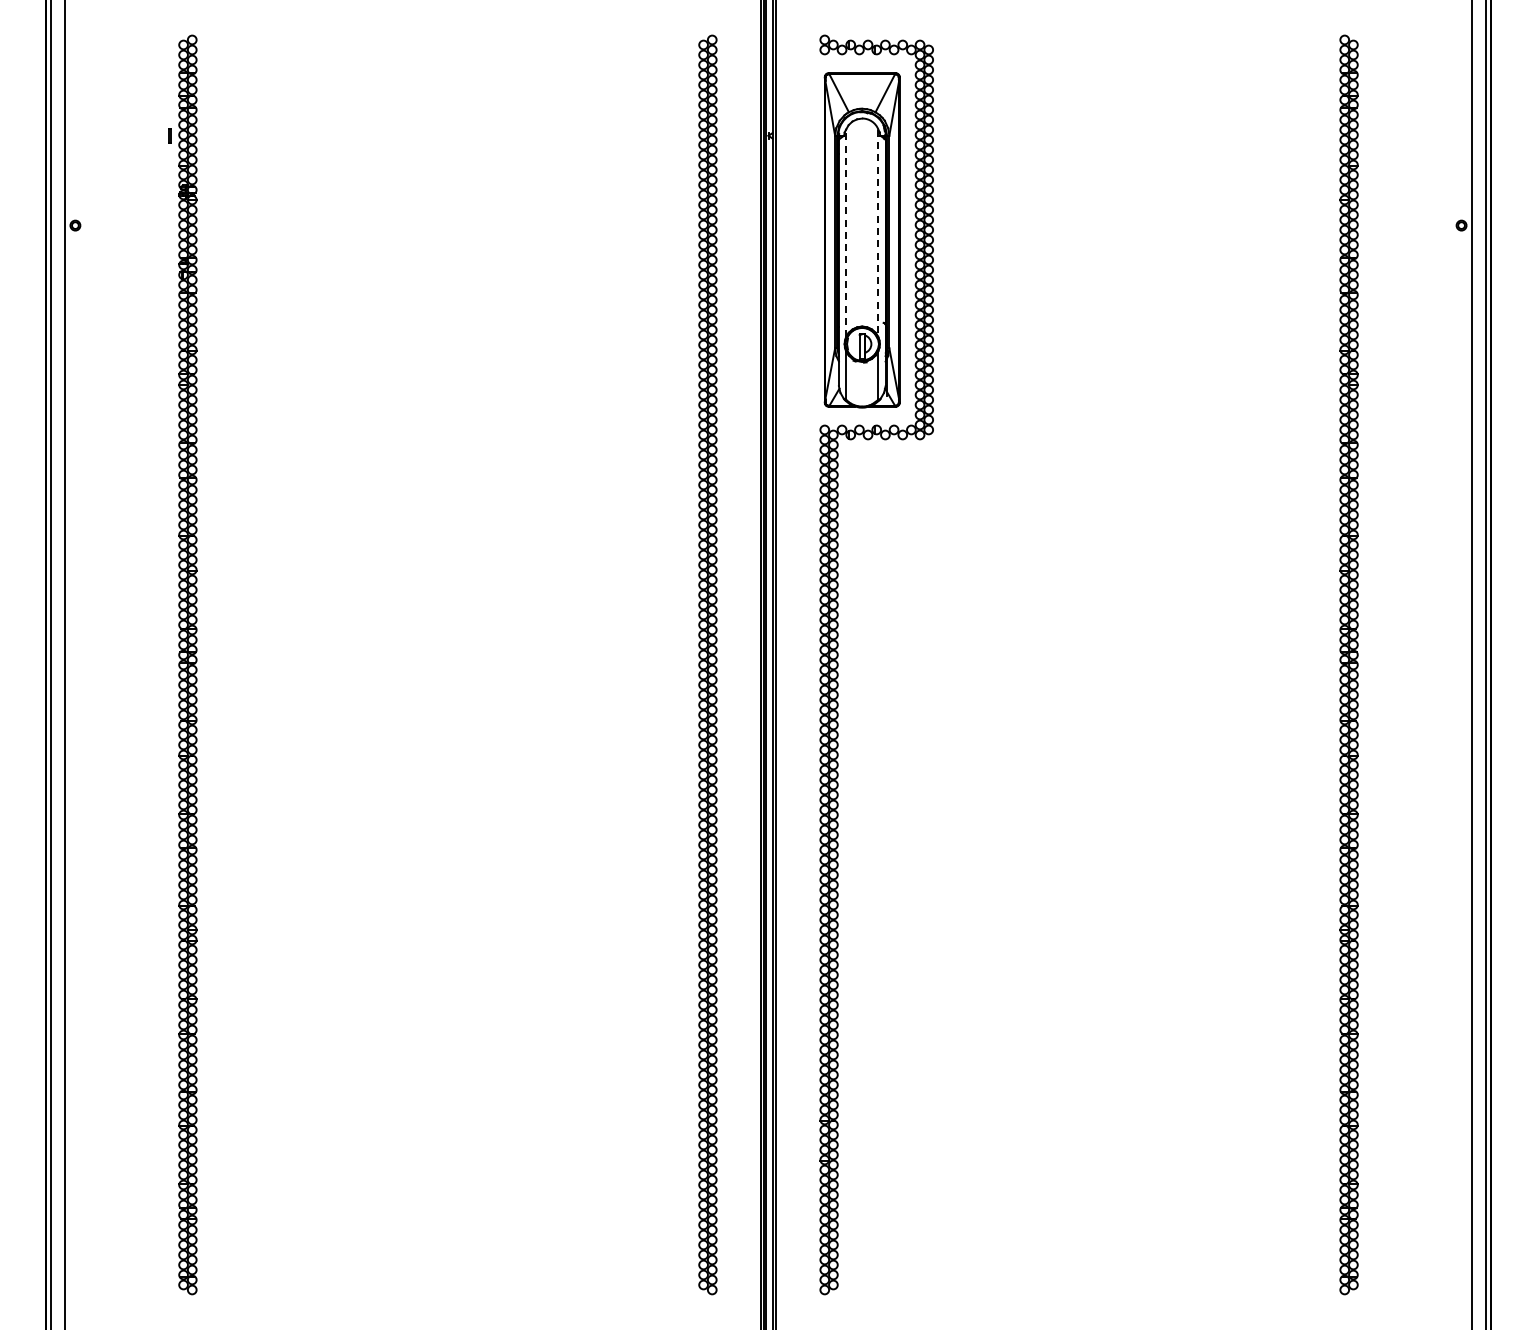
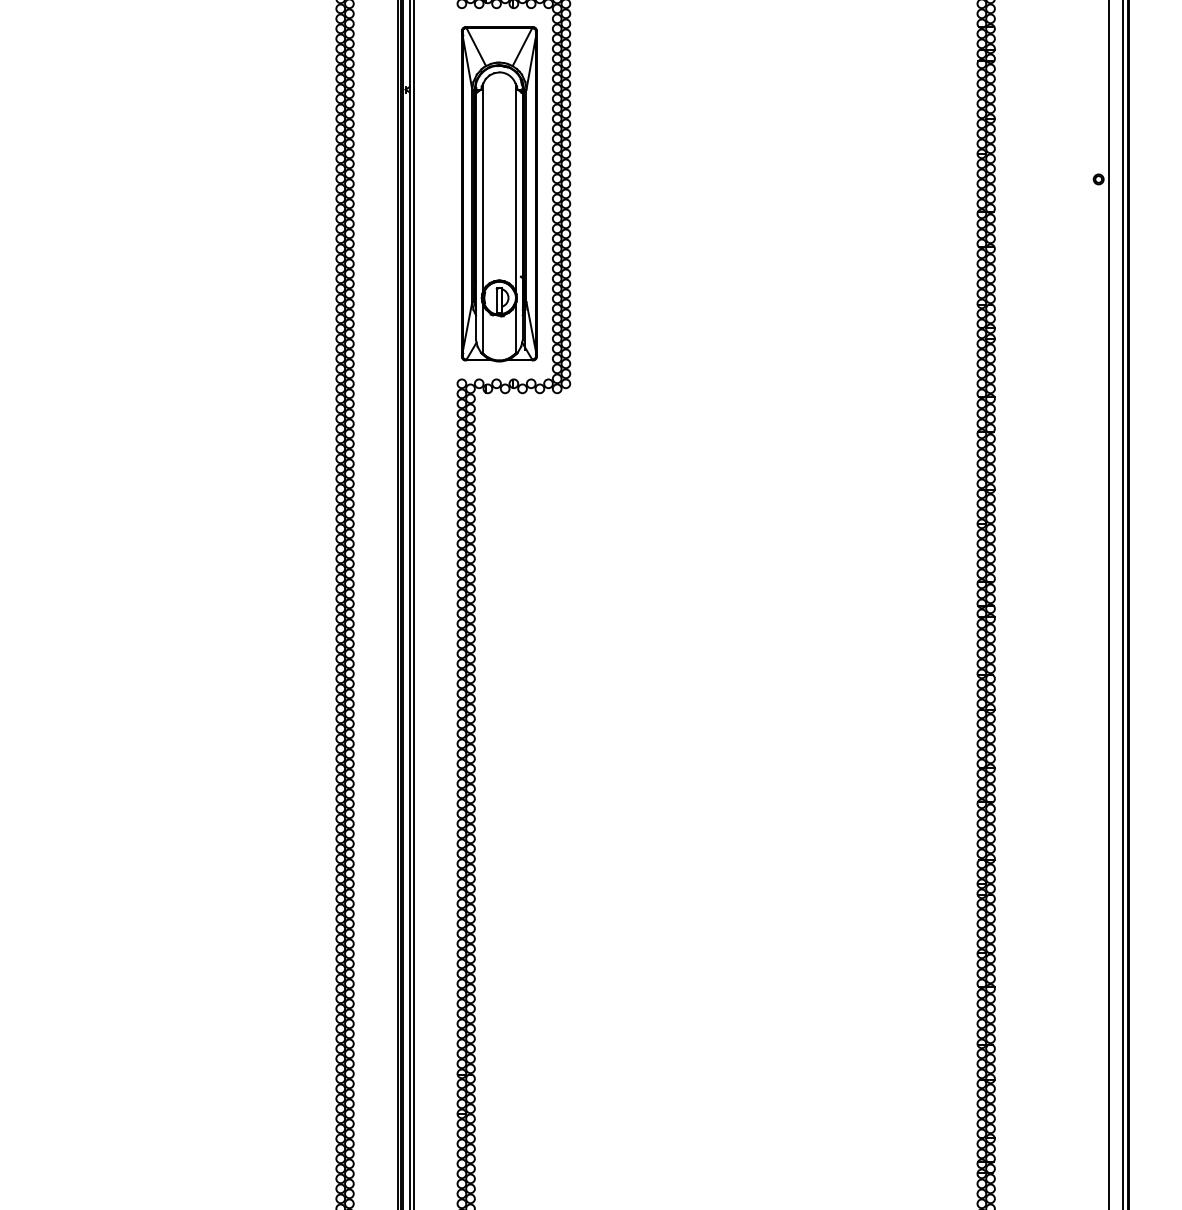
line: (846, 233) -> (483, 187), dashed -> solid
line: (878, 233) -> (515, 187), dashed -> solid

